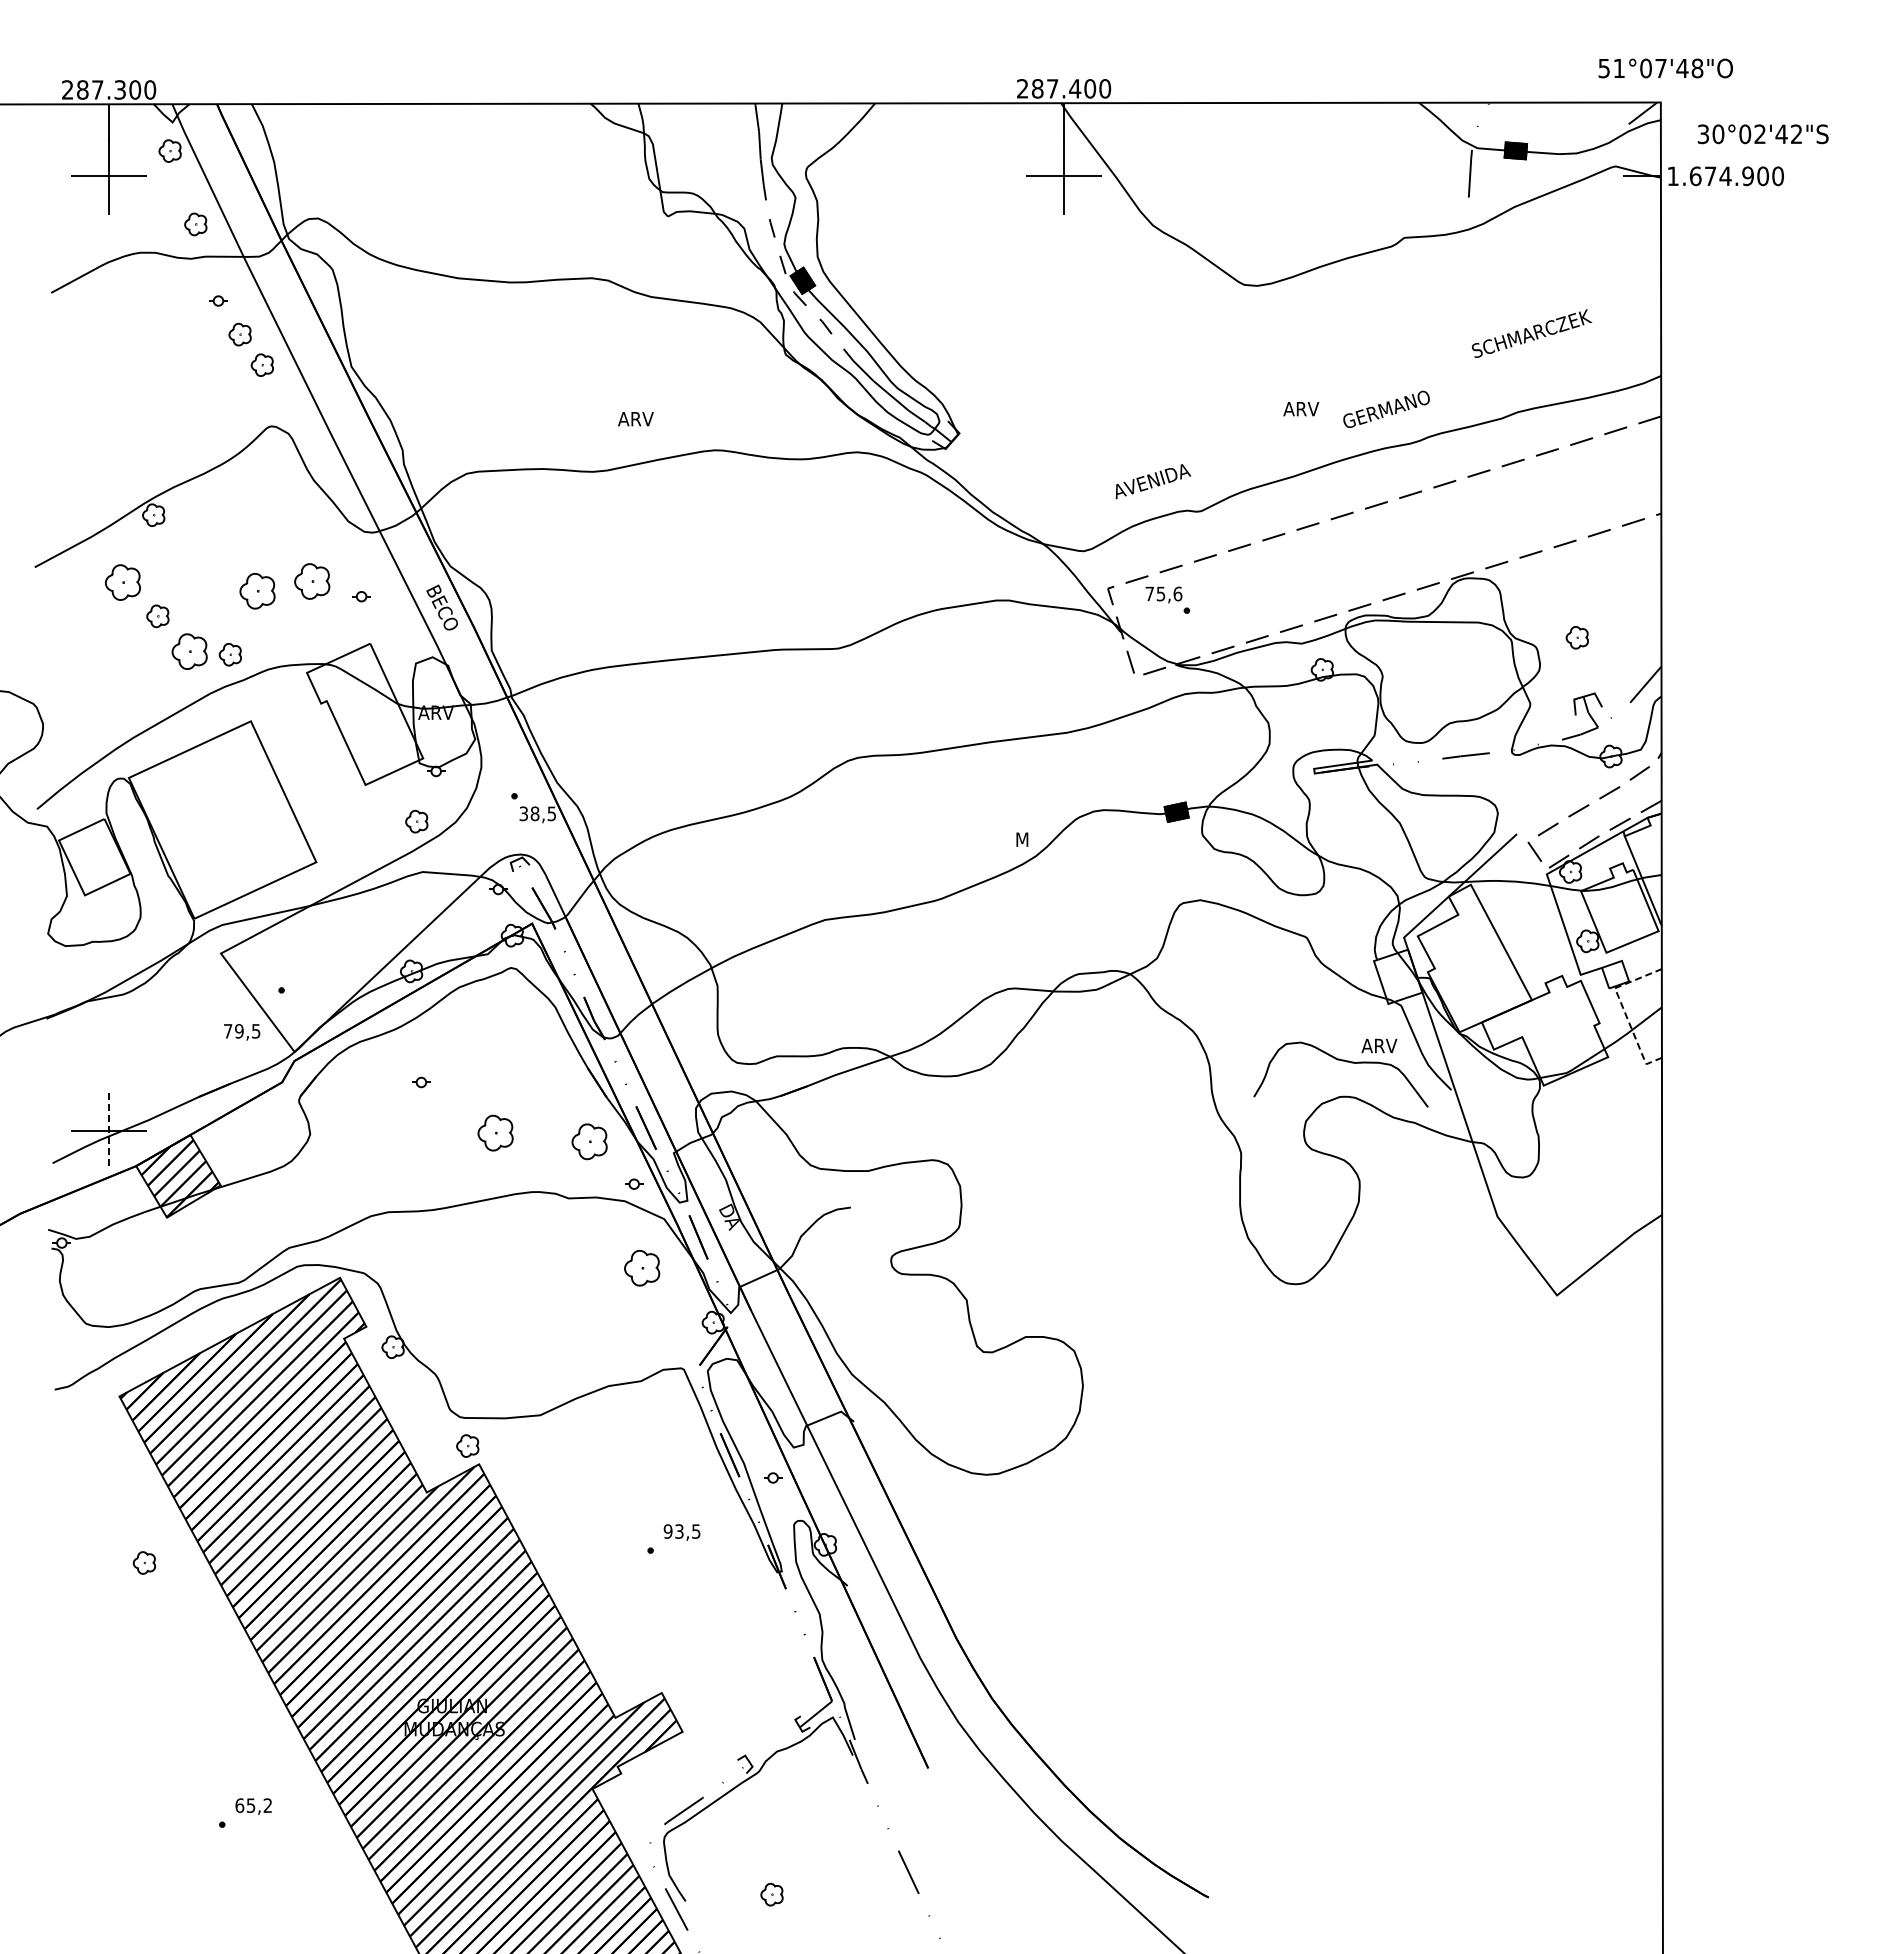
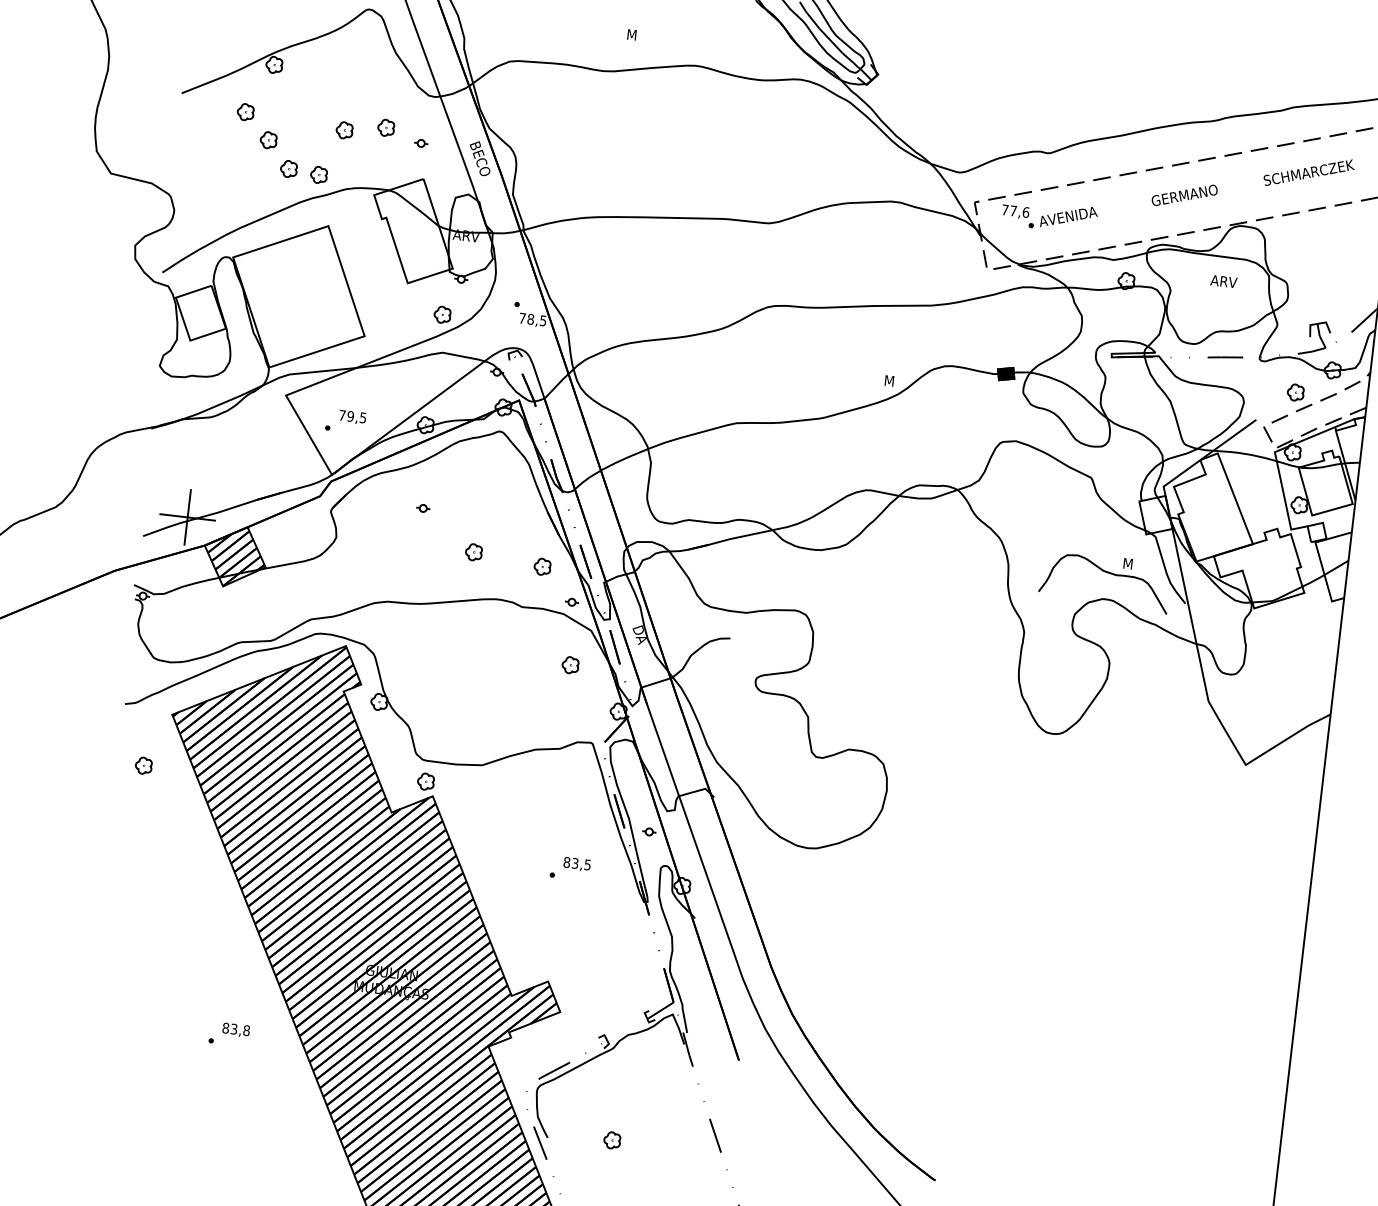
text: (1531, 333) -> (1308, 172), moved
text: (1386, 408) -> (1184, 194), moved
text: (1301, 409) -> (1224, 281), moved
text: (635, 419) -> (639, 36), ARV -> M
text: (1153, 481) -> (1069, 217), moved
part: (312, 581) -> (386, 127), size x0.62
part: (122, 582) -> (245, 112), size x0.62
part: (257, 591) -> (344, 130), size x0.62
text: (1160, 593) -> (1013, 210), 75,6 -> 77,6
part: (1576, 637) -> (1295, 392), moved
part: (188, 651) -> (288, 169), size x0.62
text: (523, 813) -> (522, 318), 38,5 -> 78,5
line: (1624, 1011) -> (1320, 560), dashed -> solid
text: (242, 1032) -> (352, 417), moved
text: (1379, 1045) -> (1136, 564), ARV -> M
line: (109, 1131) -> (188, 517), dashed -> solid
part: (495, 1132) -> (473, 551), size x0.62
part: (588, 1141) -> (541, 566), size x0.62
part: (641, 1268) -> (570, 665), size x0.62
text: (667, 1531) -> (566, 862), 93,5 -> 83,5
part: (144, 1562) -> (143, 765), moved
text: (253, 1805) -> (236, 1029), 65,2 -> 83,8

